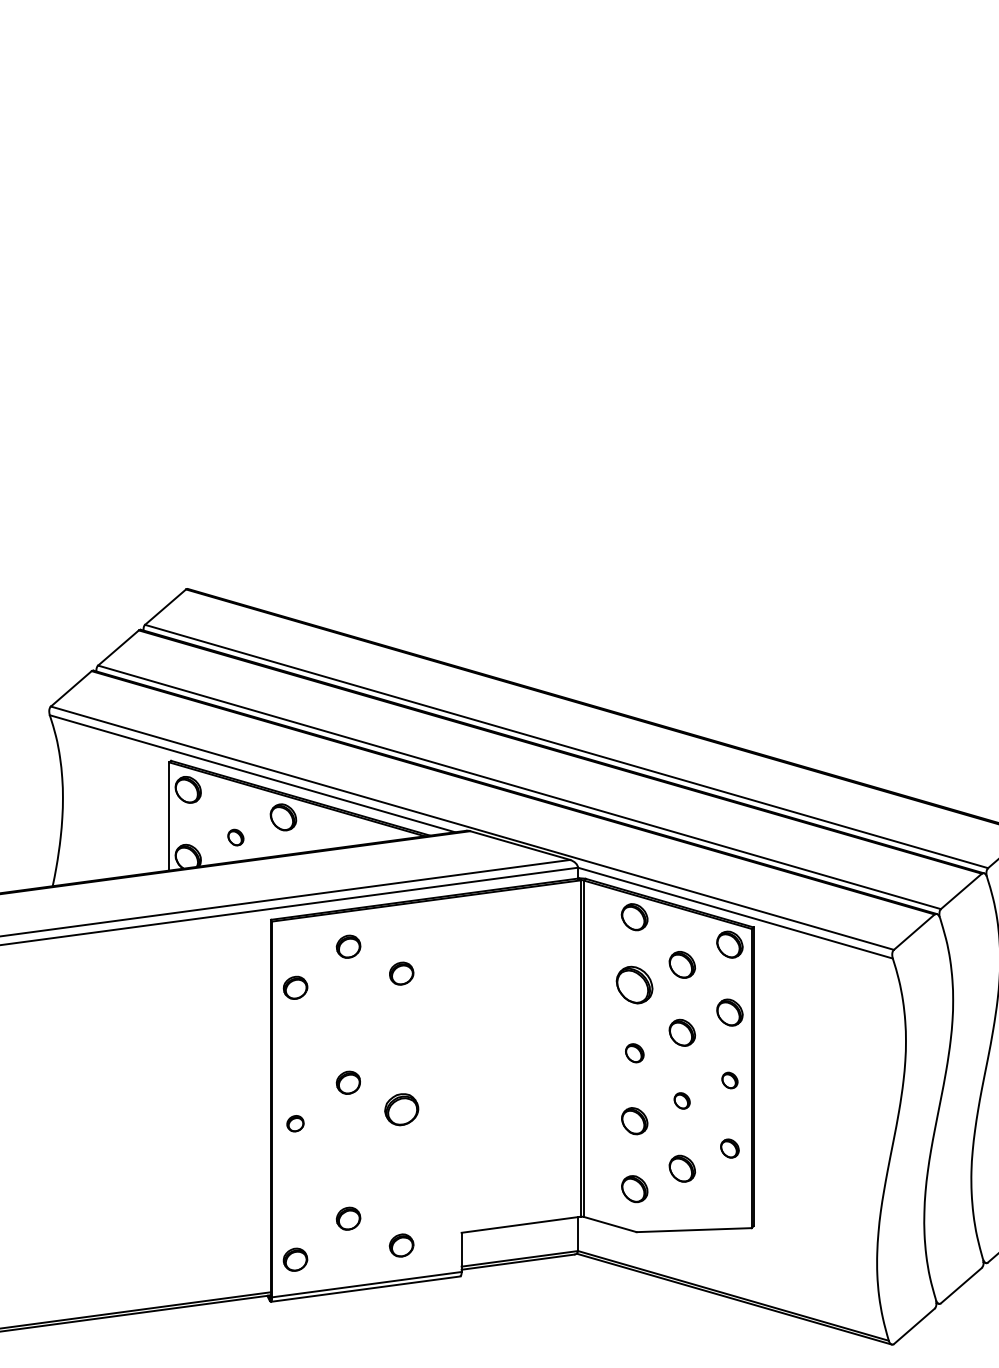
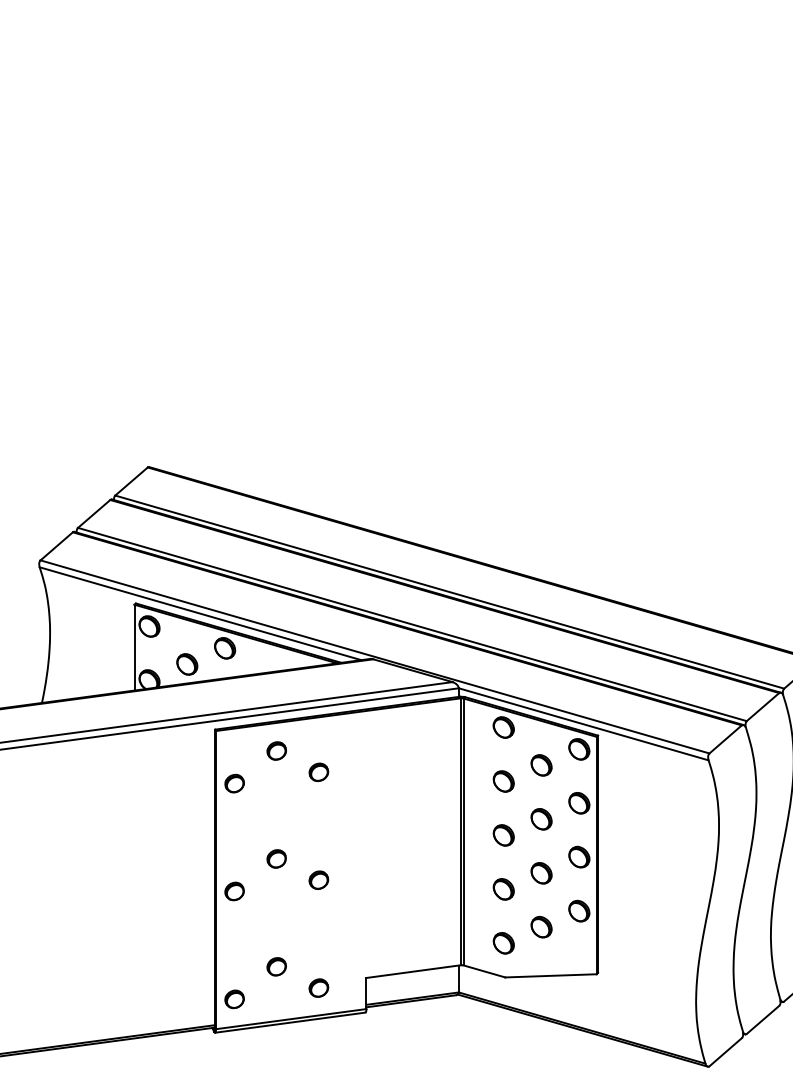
part: (235, 837) -> (187, 664), size x1.67
part: (634, 985) -> (503, 781), size x0.71
part: (634, 1053) -> (503, 835), size x1.43
part: (729, 1080) -> (579, 857), size x1.67
part: (681, 1100) -> (540, 872), size x1.67
part: (401, 1109) -> (318, 880), size x0.71
part: (295, 1123) -> (234, 891), size x1.43
part: (729, 1148) -> (579, 911), size x1.43

